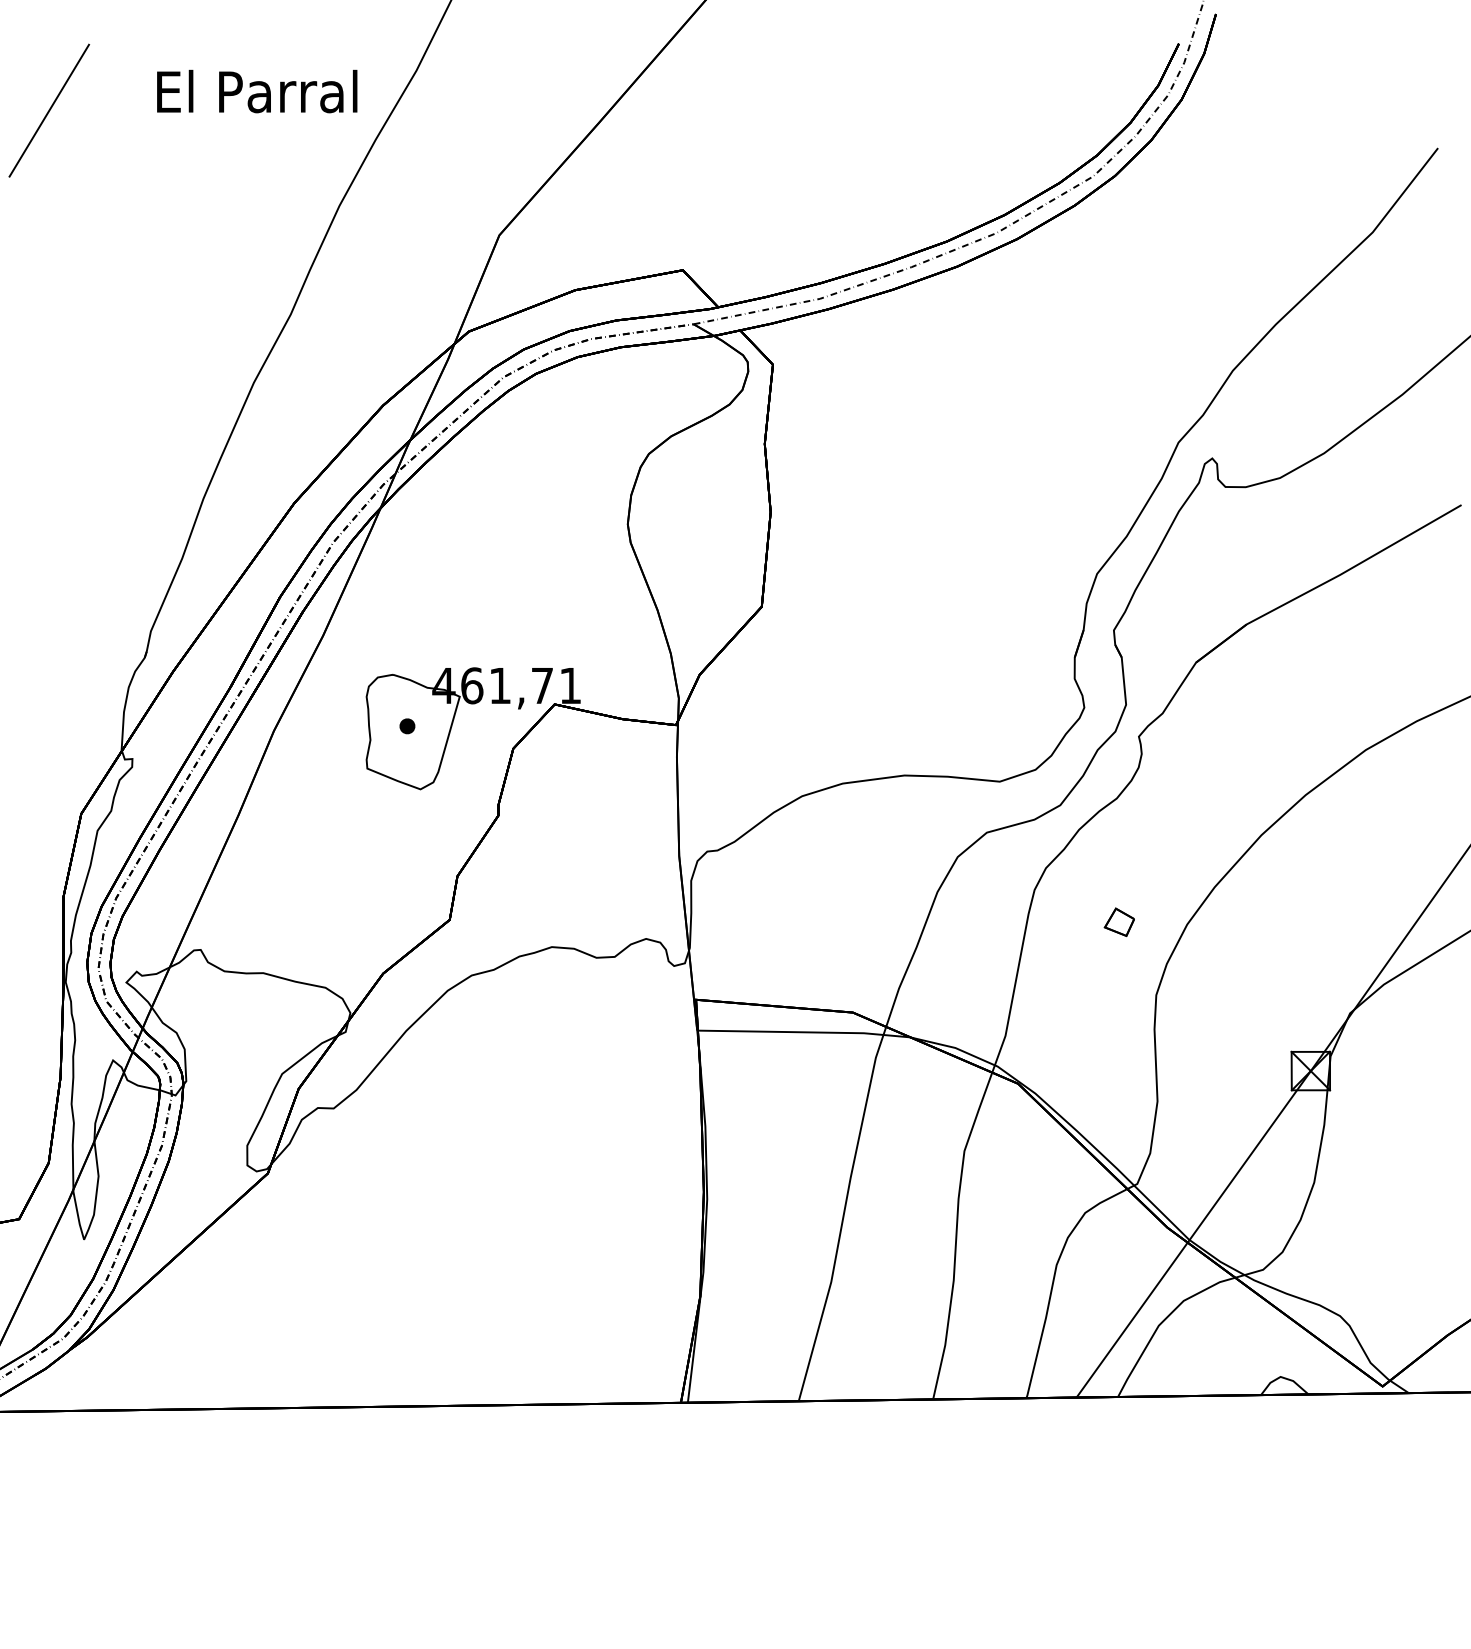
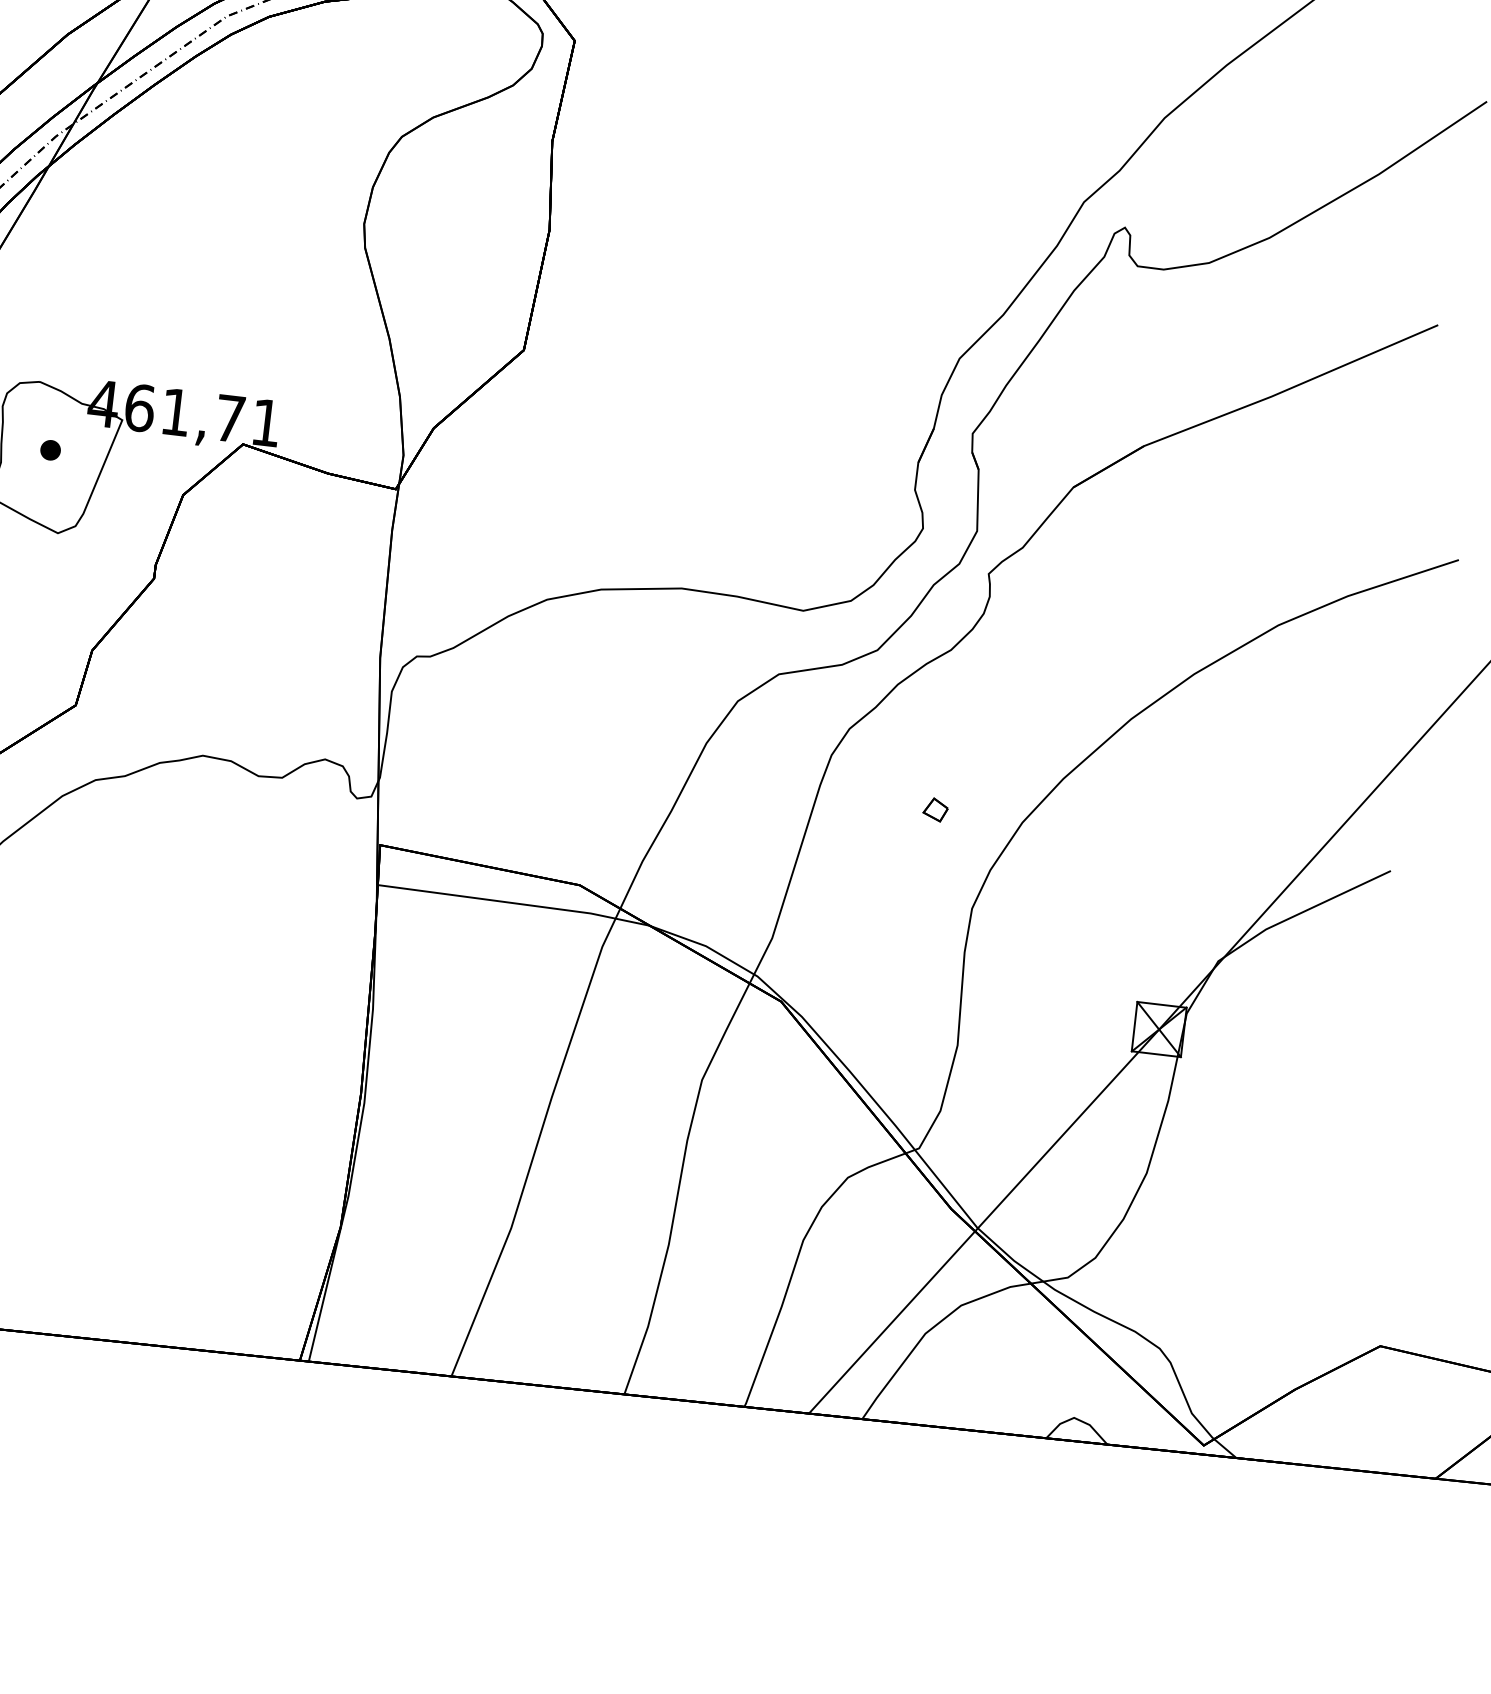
part: (1119, 922) -> (935, 809), size x0.62

